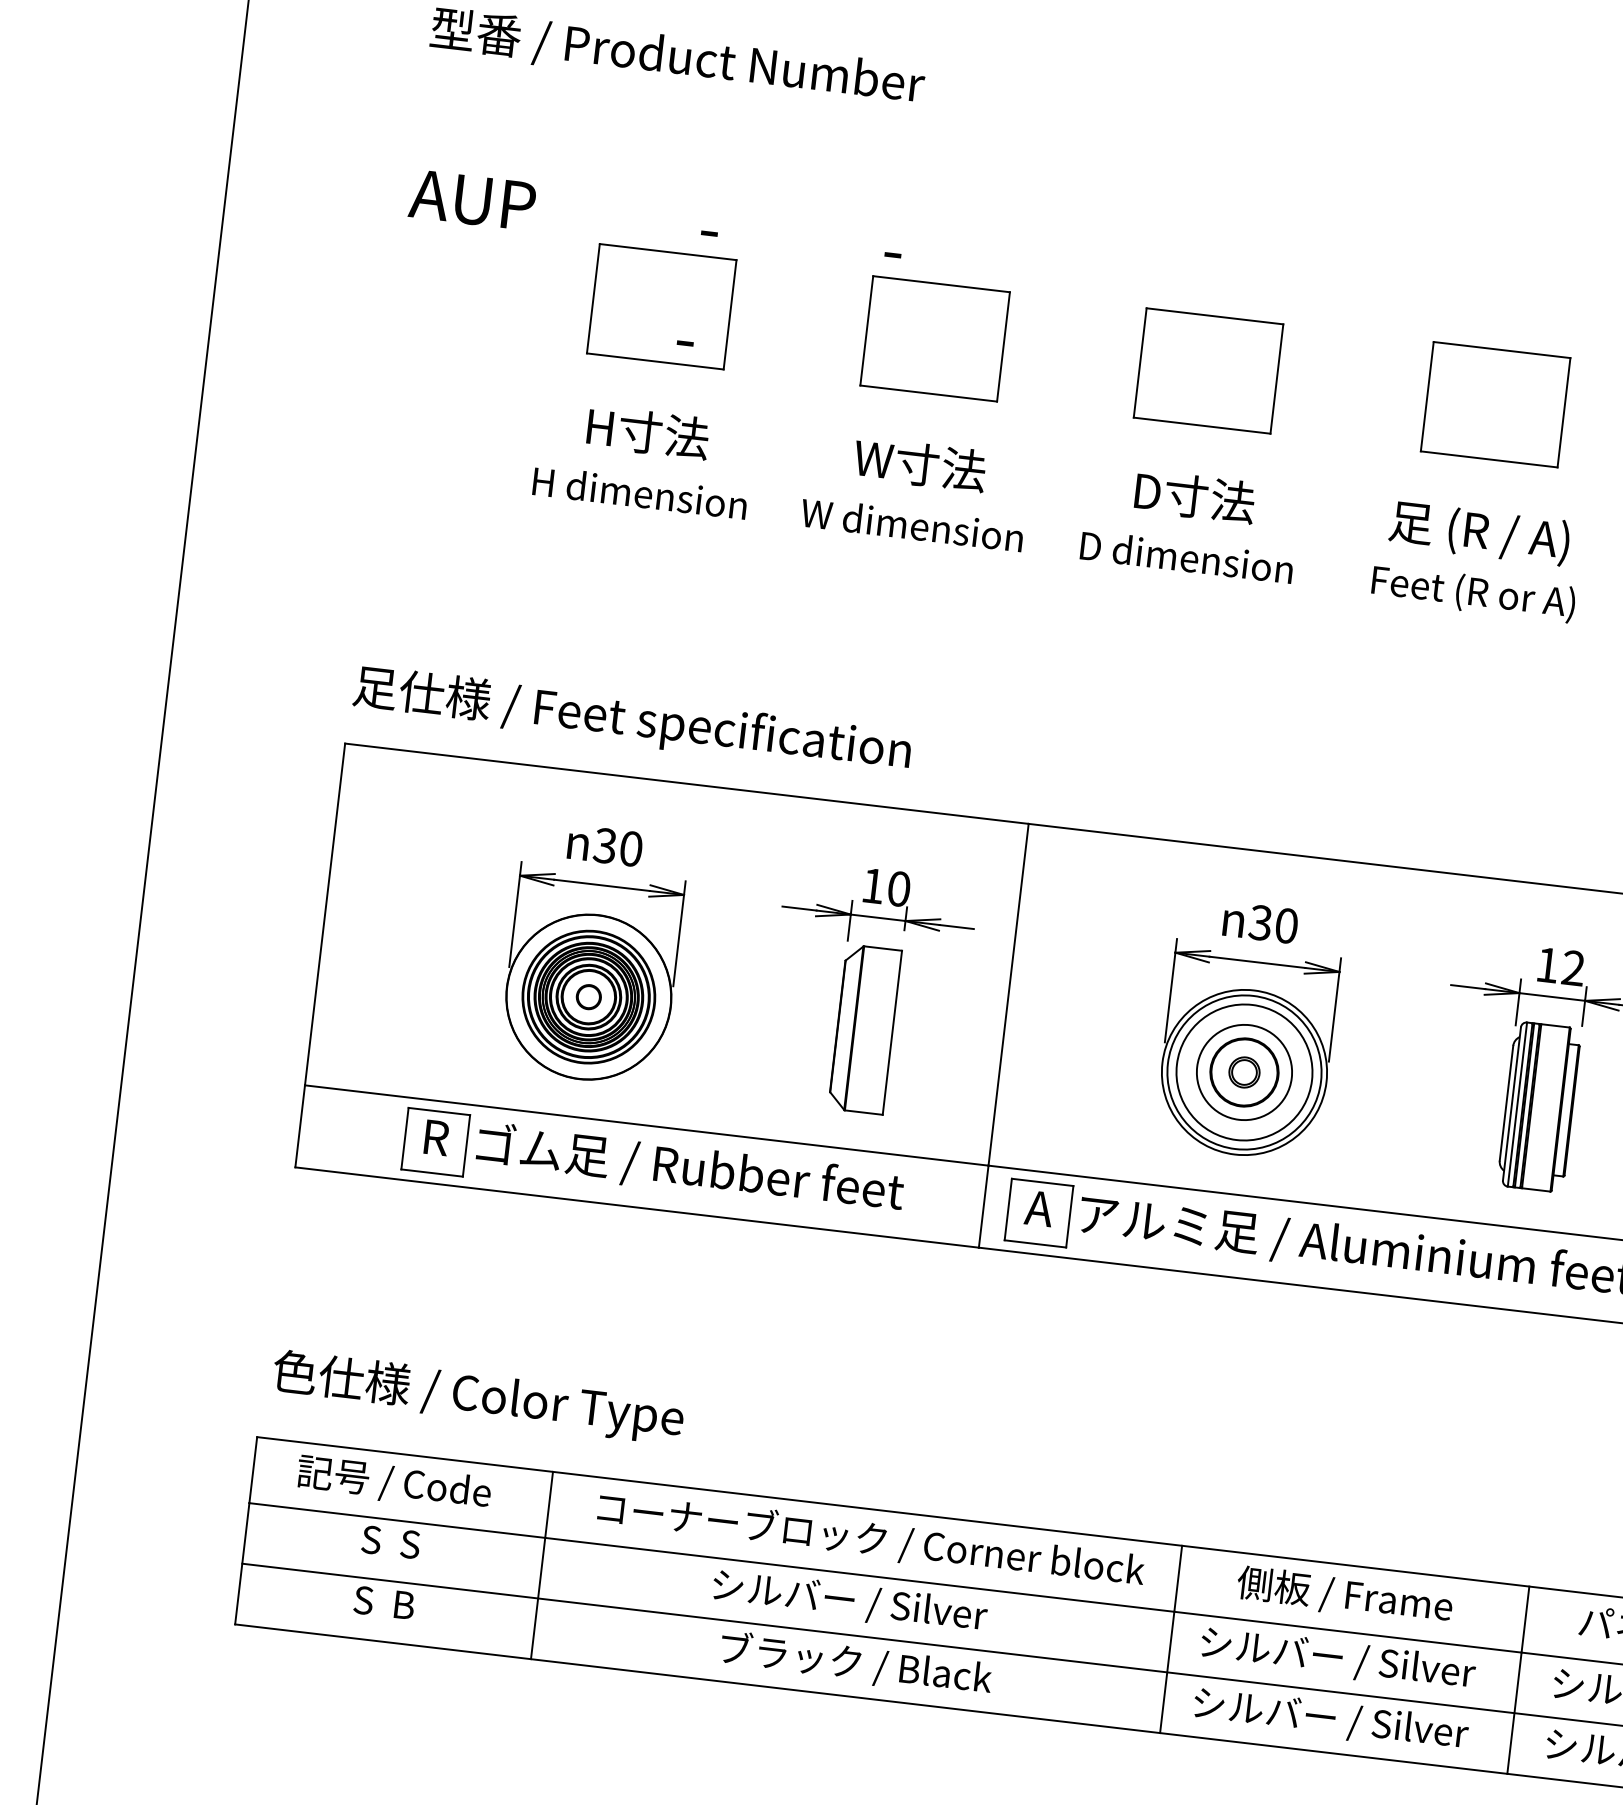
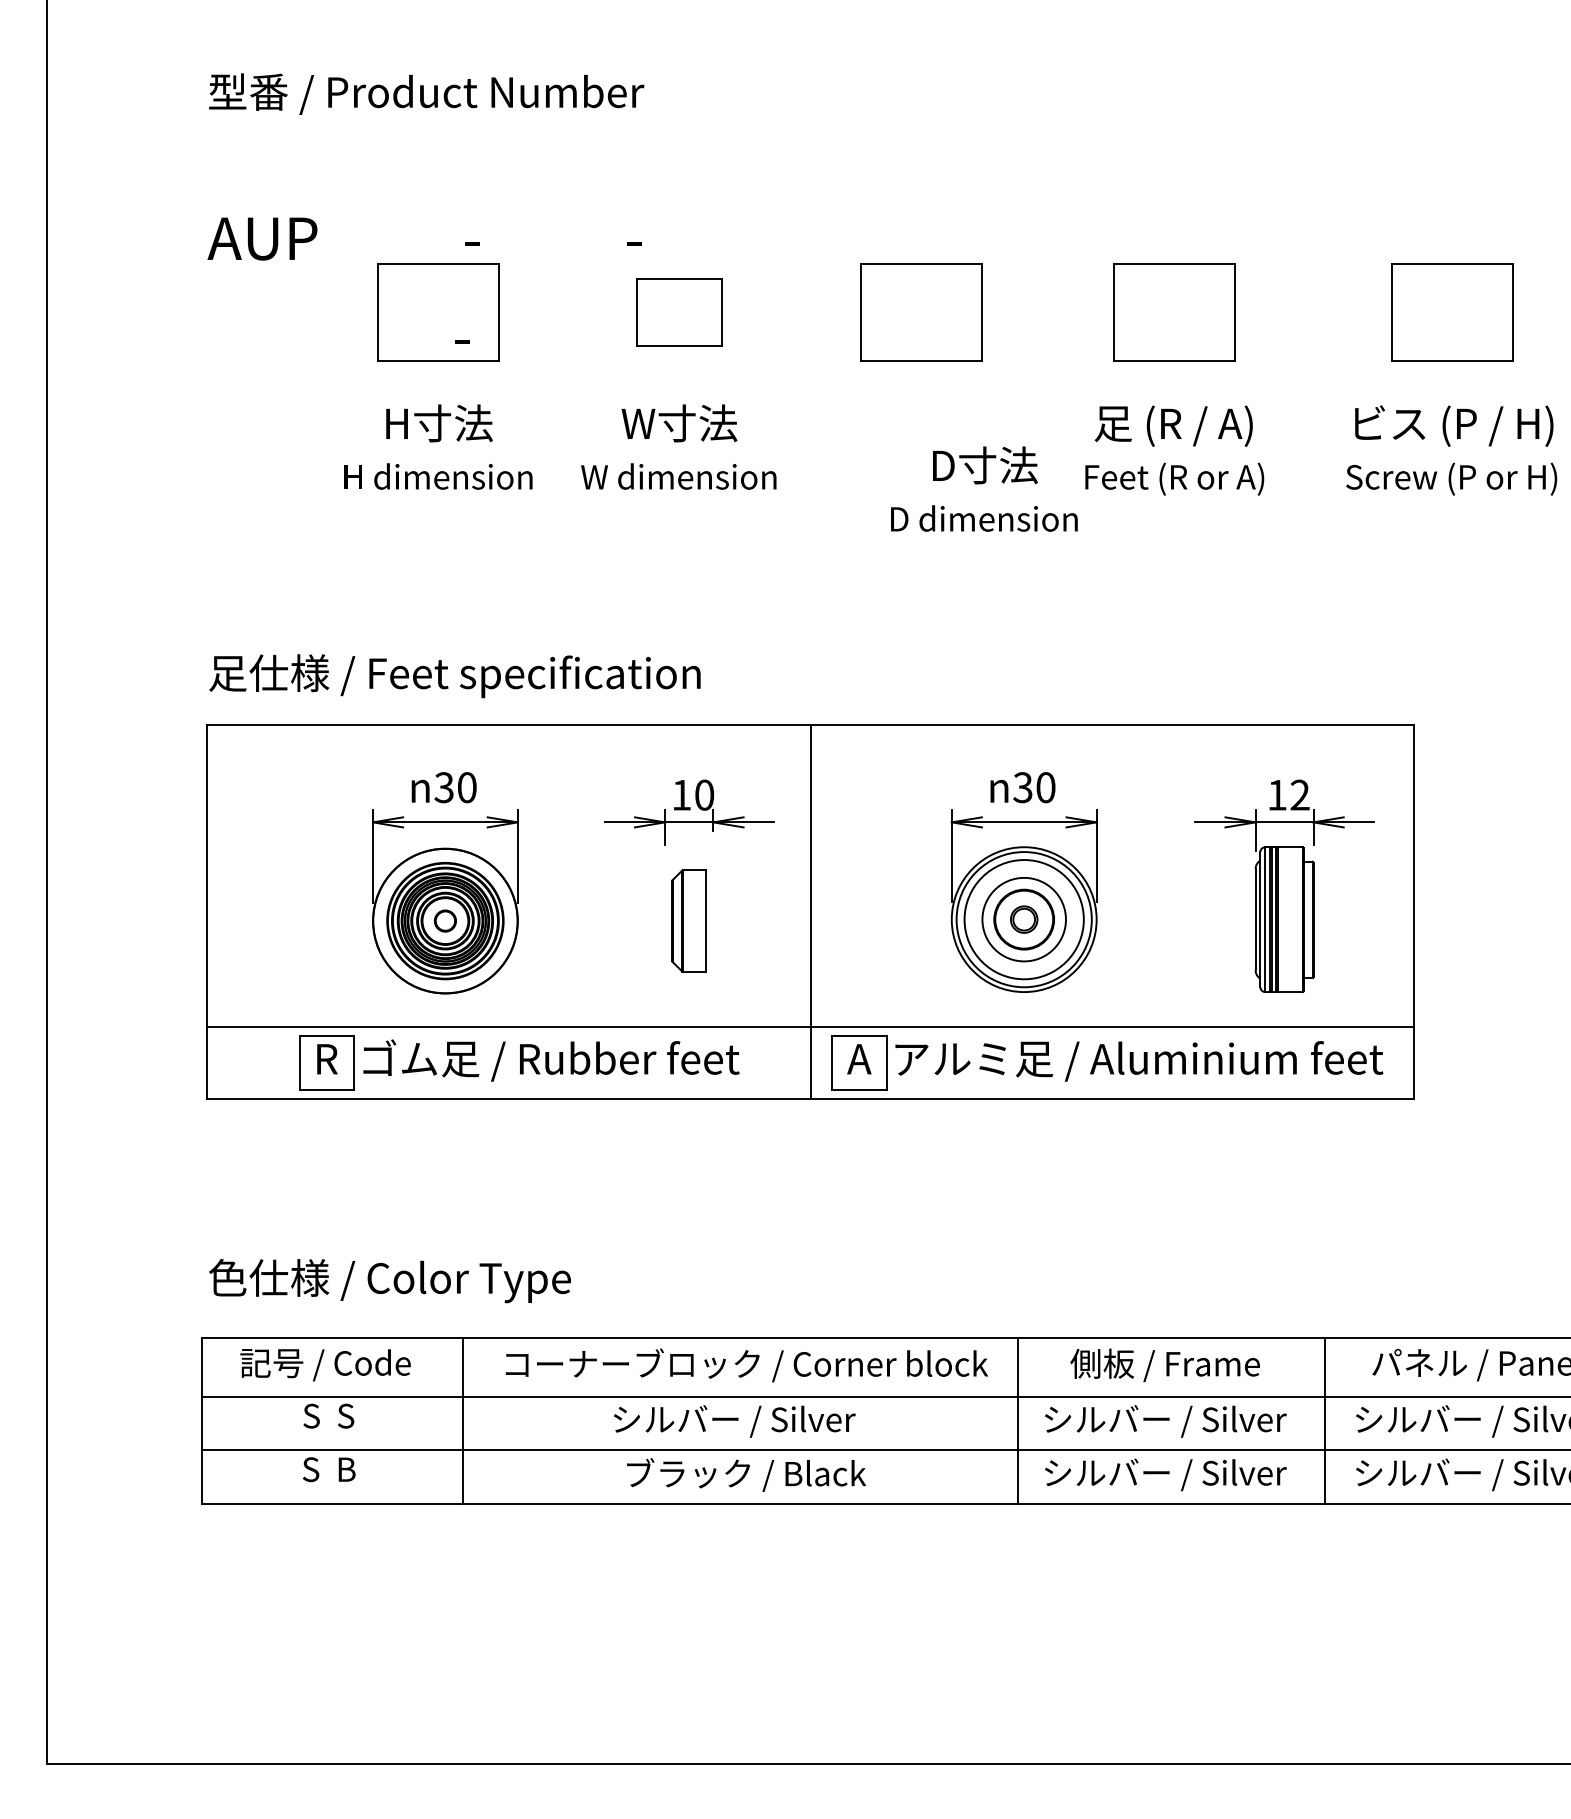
part: (934, 339) -> (679, 312), size x0.7
text: (1191, 523) -> (984, 488), moved
part: (864, 1028) -> (688, 920), size x0.7

